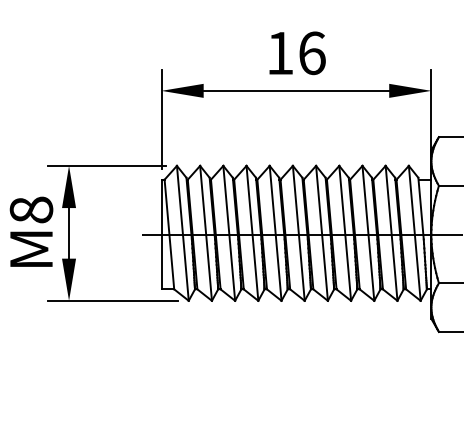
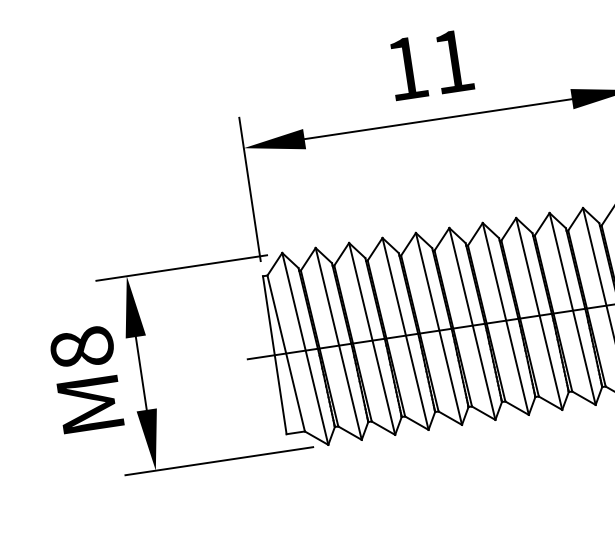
text: (312, 53) -> (453, 61), 16 -> 11

